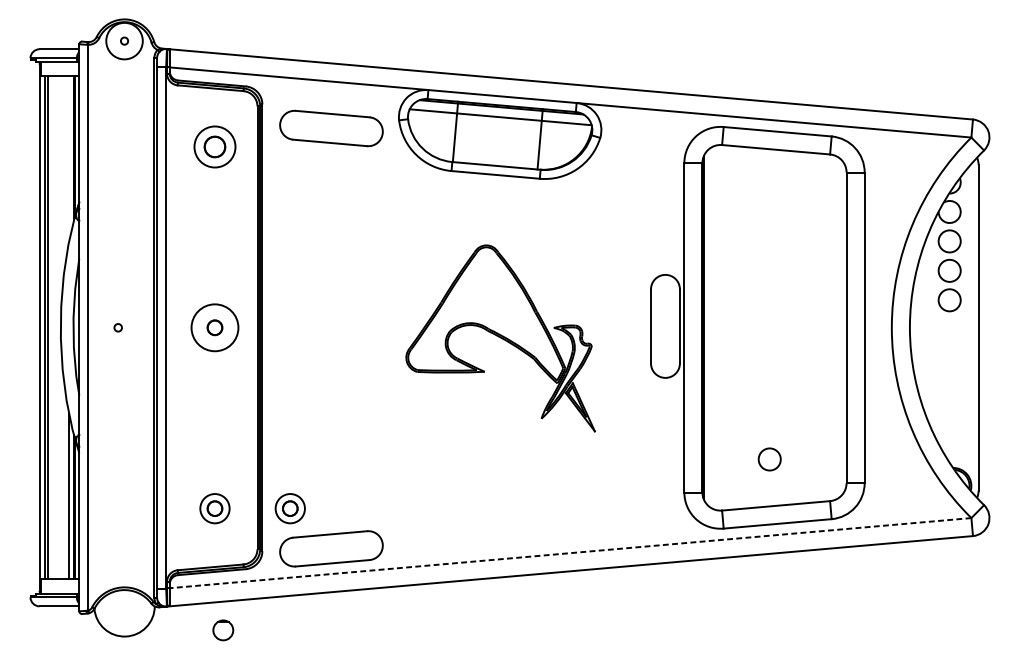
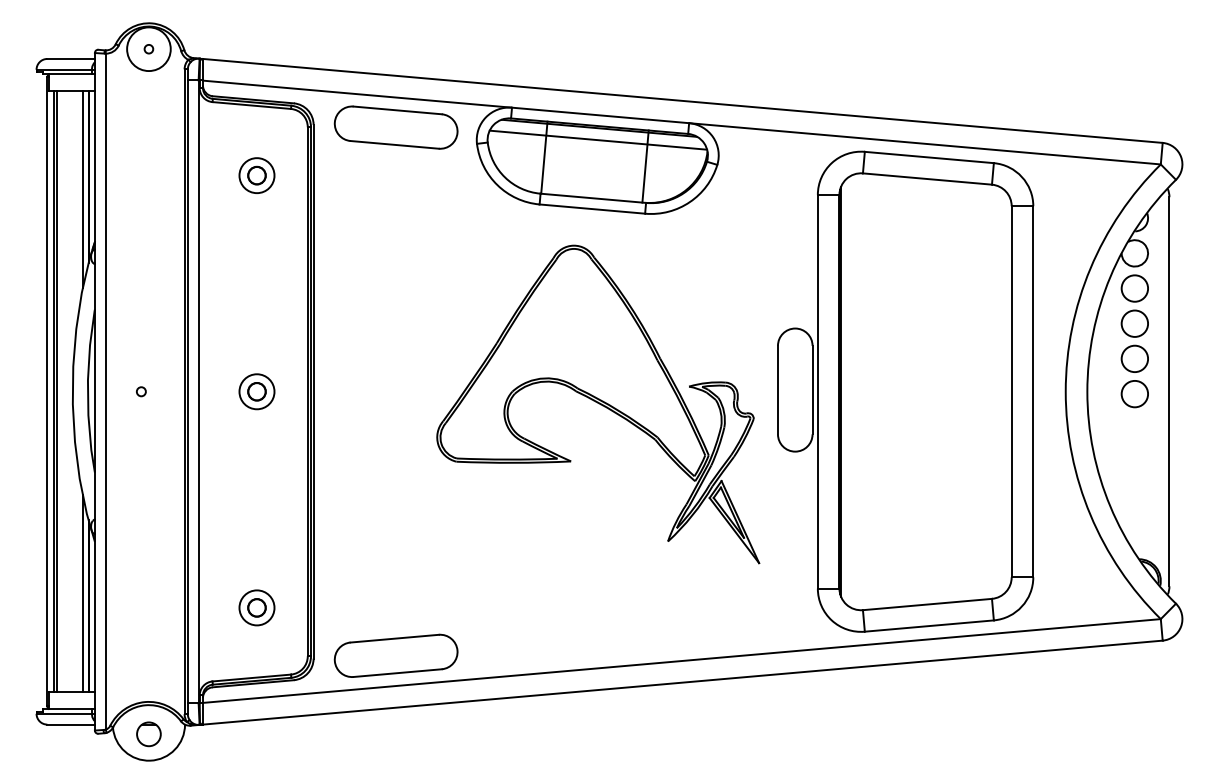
part: (330, 128) -> (395, 127), moved
part: (214, 146) -> (256, 175), size x0.71
line: (69, 158) -> (83, 189), added
circle: (214, 327) -> (256, 391), size x0.62
part: (500, 338) -> (598, 404), size x1.43
circle: (769, 459) -> (1134, 394), moved
part: (289, 508) -> (346, 607), removed
line: (570, 553) -> (681, 661), dashed -> solid
part: (222, 630) -> (148, 734), moved

